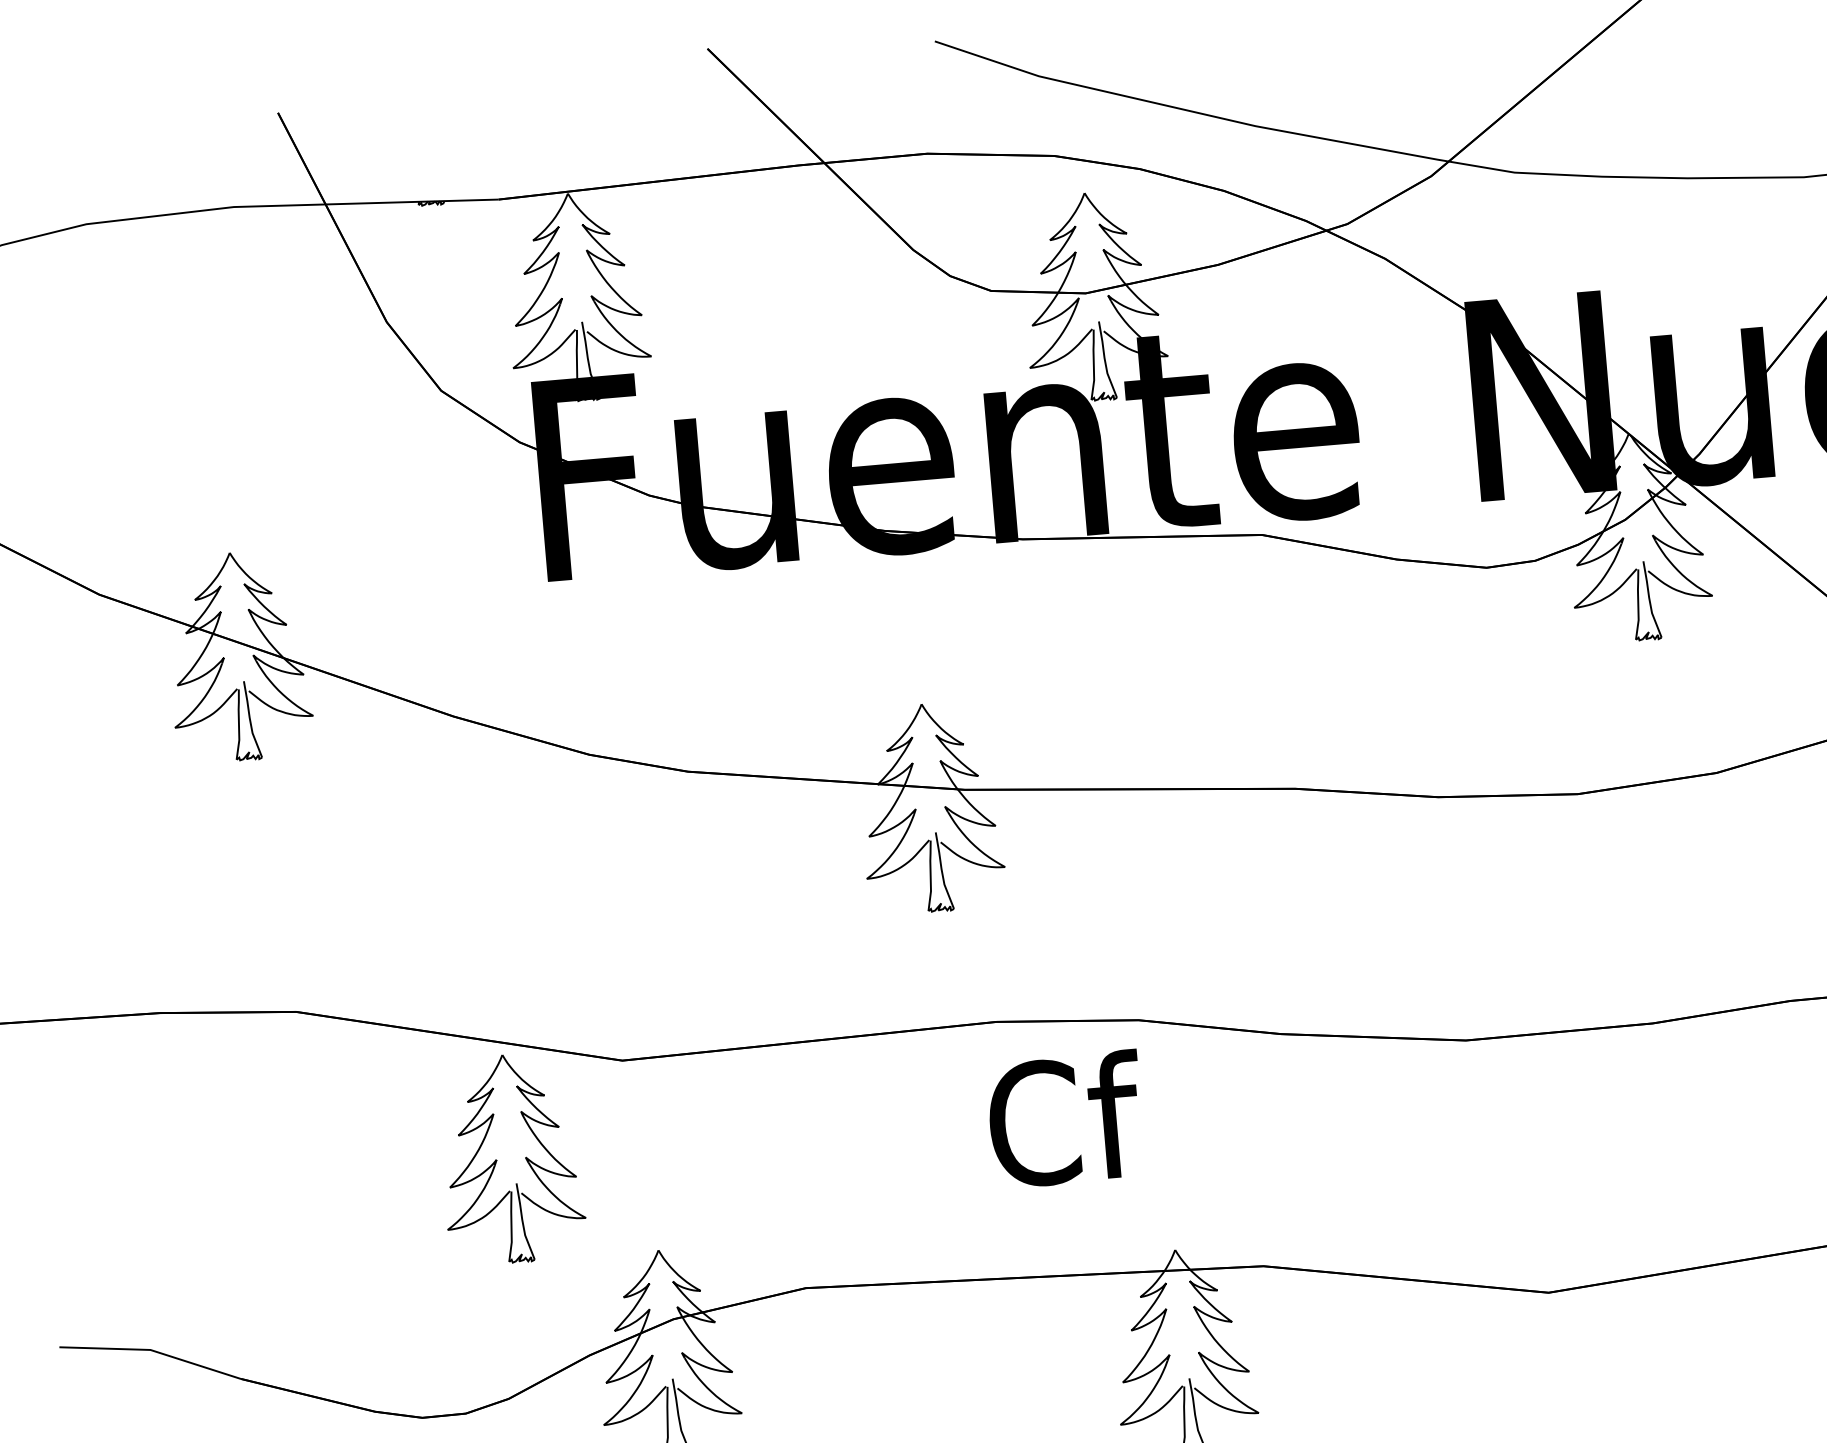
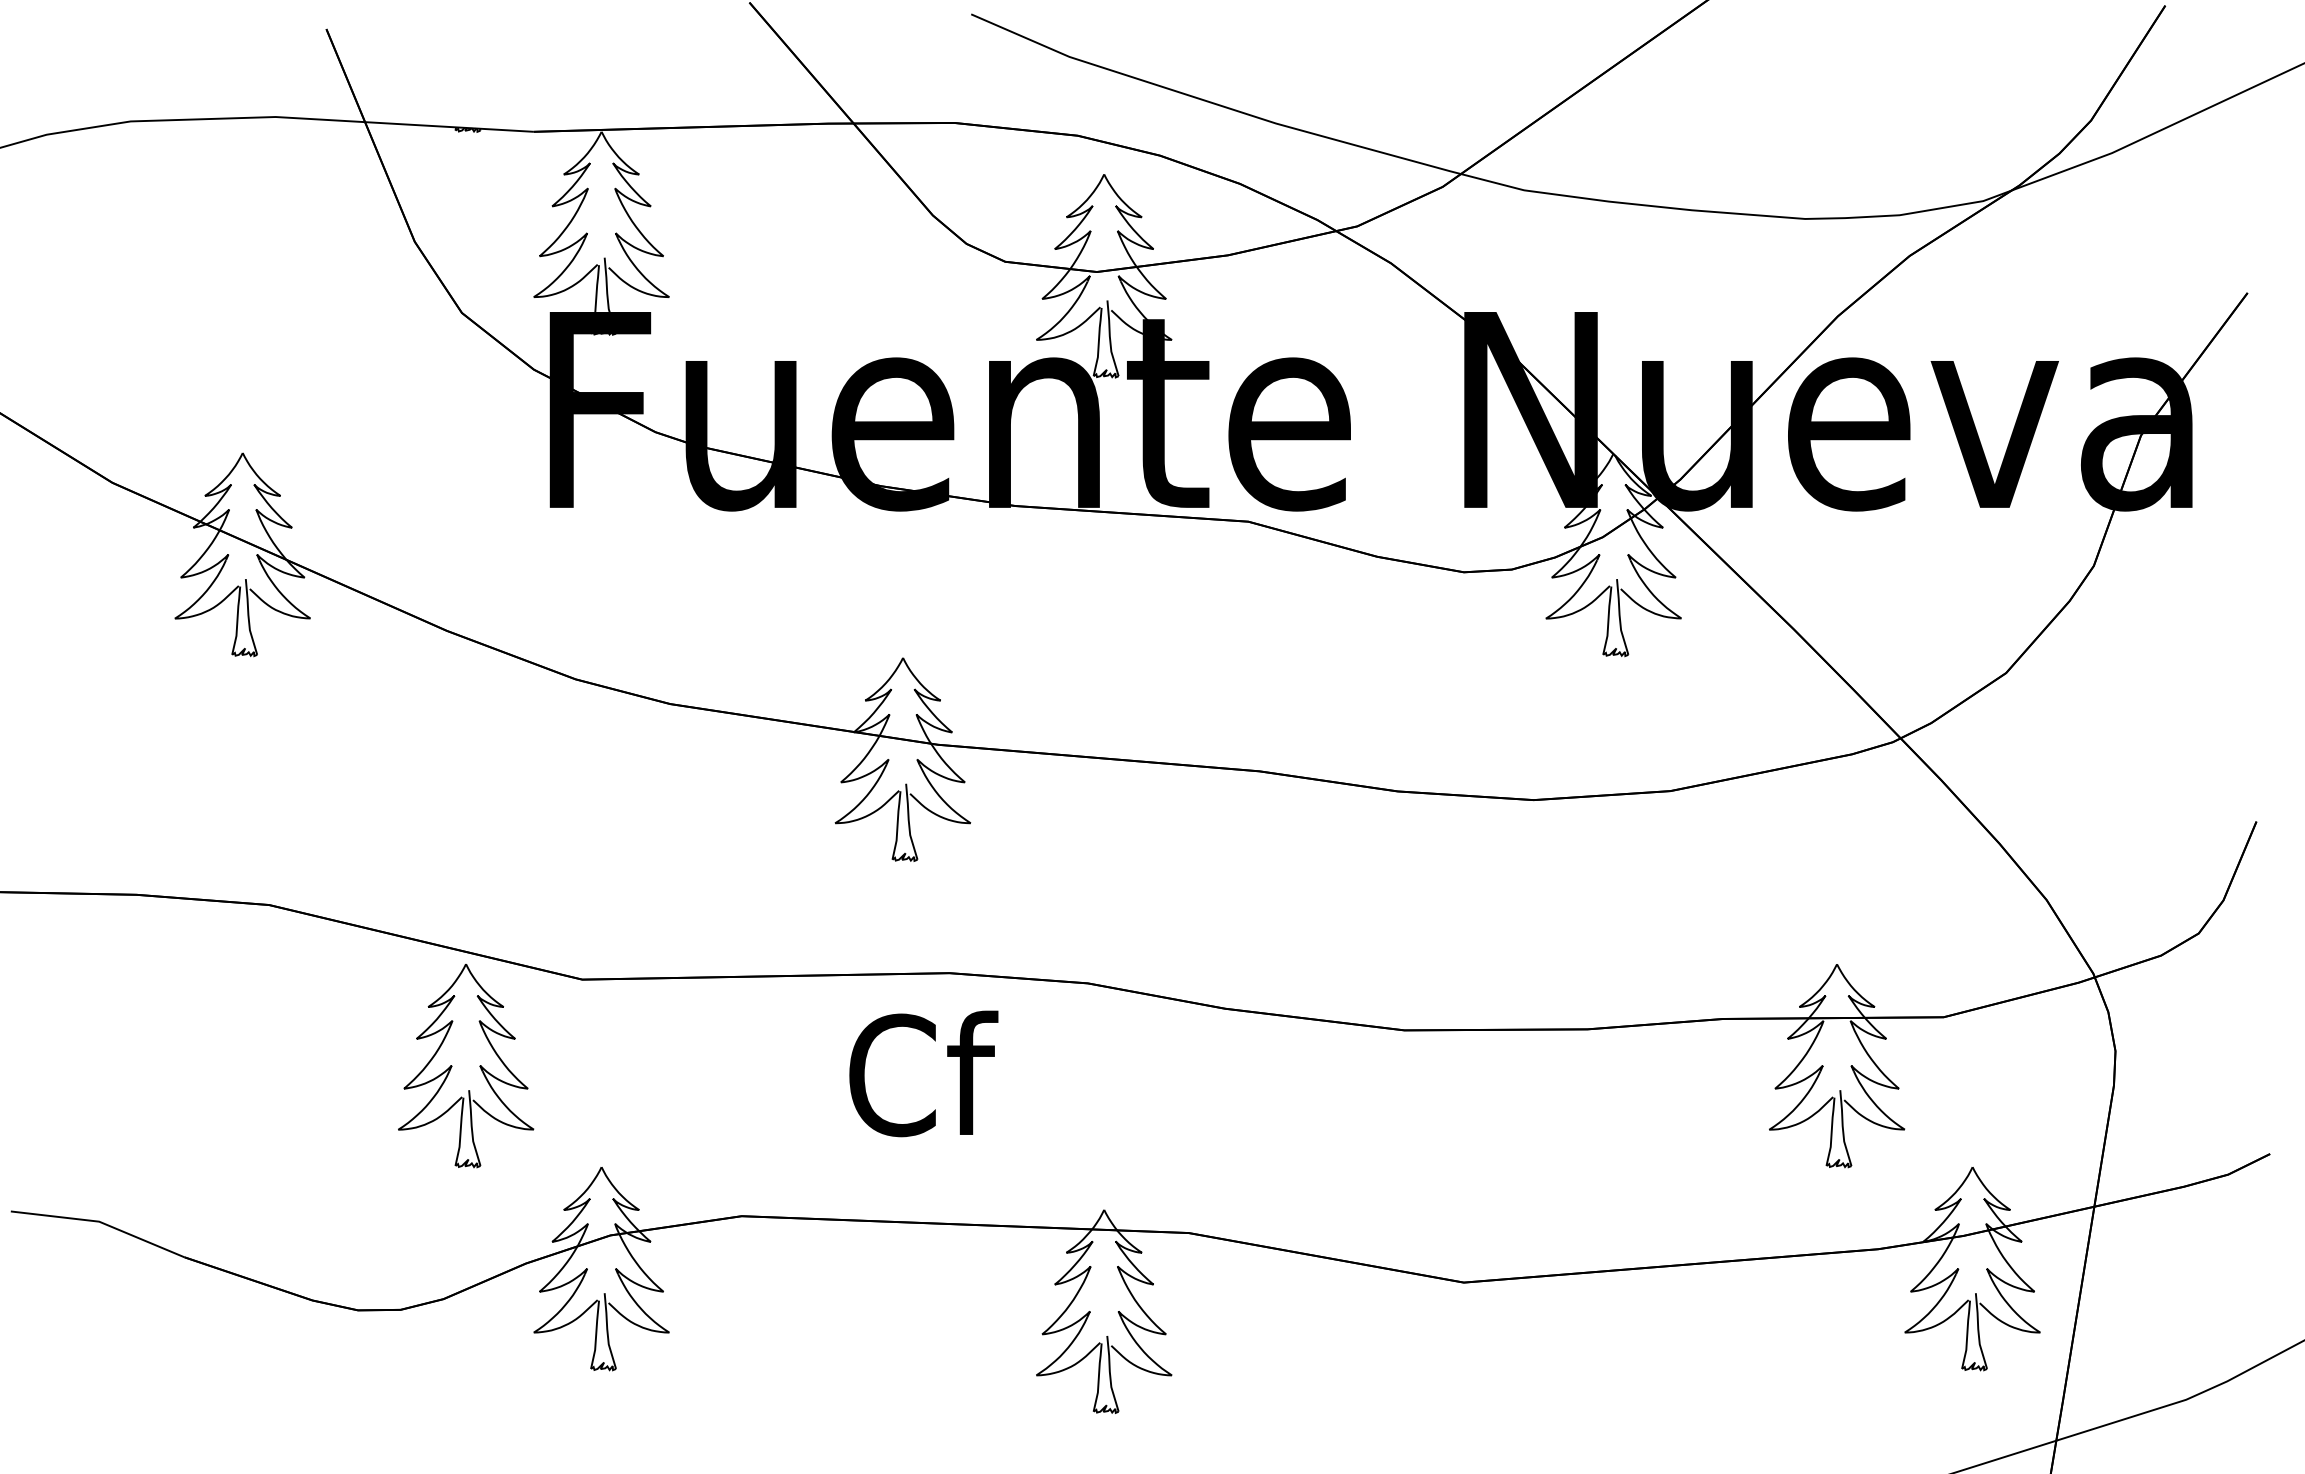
text: (1065, 1119) -> (923, 1073), moved

